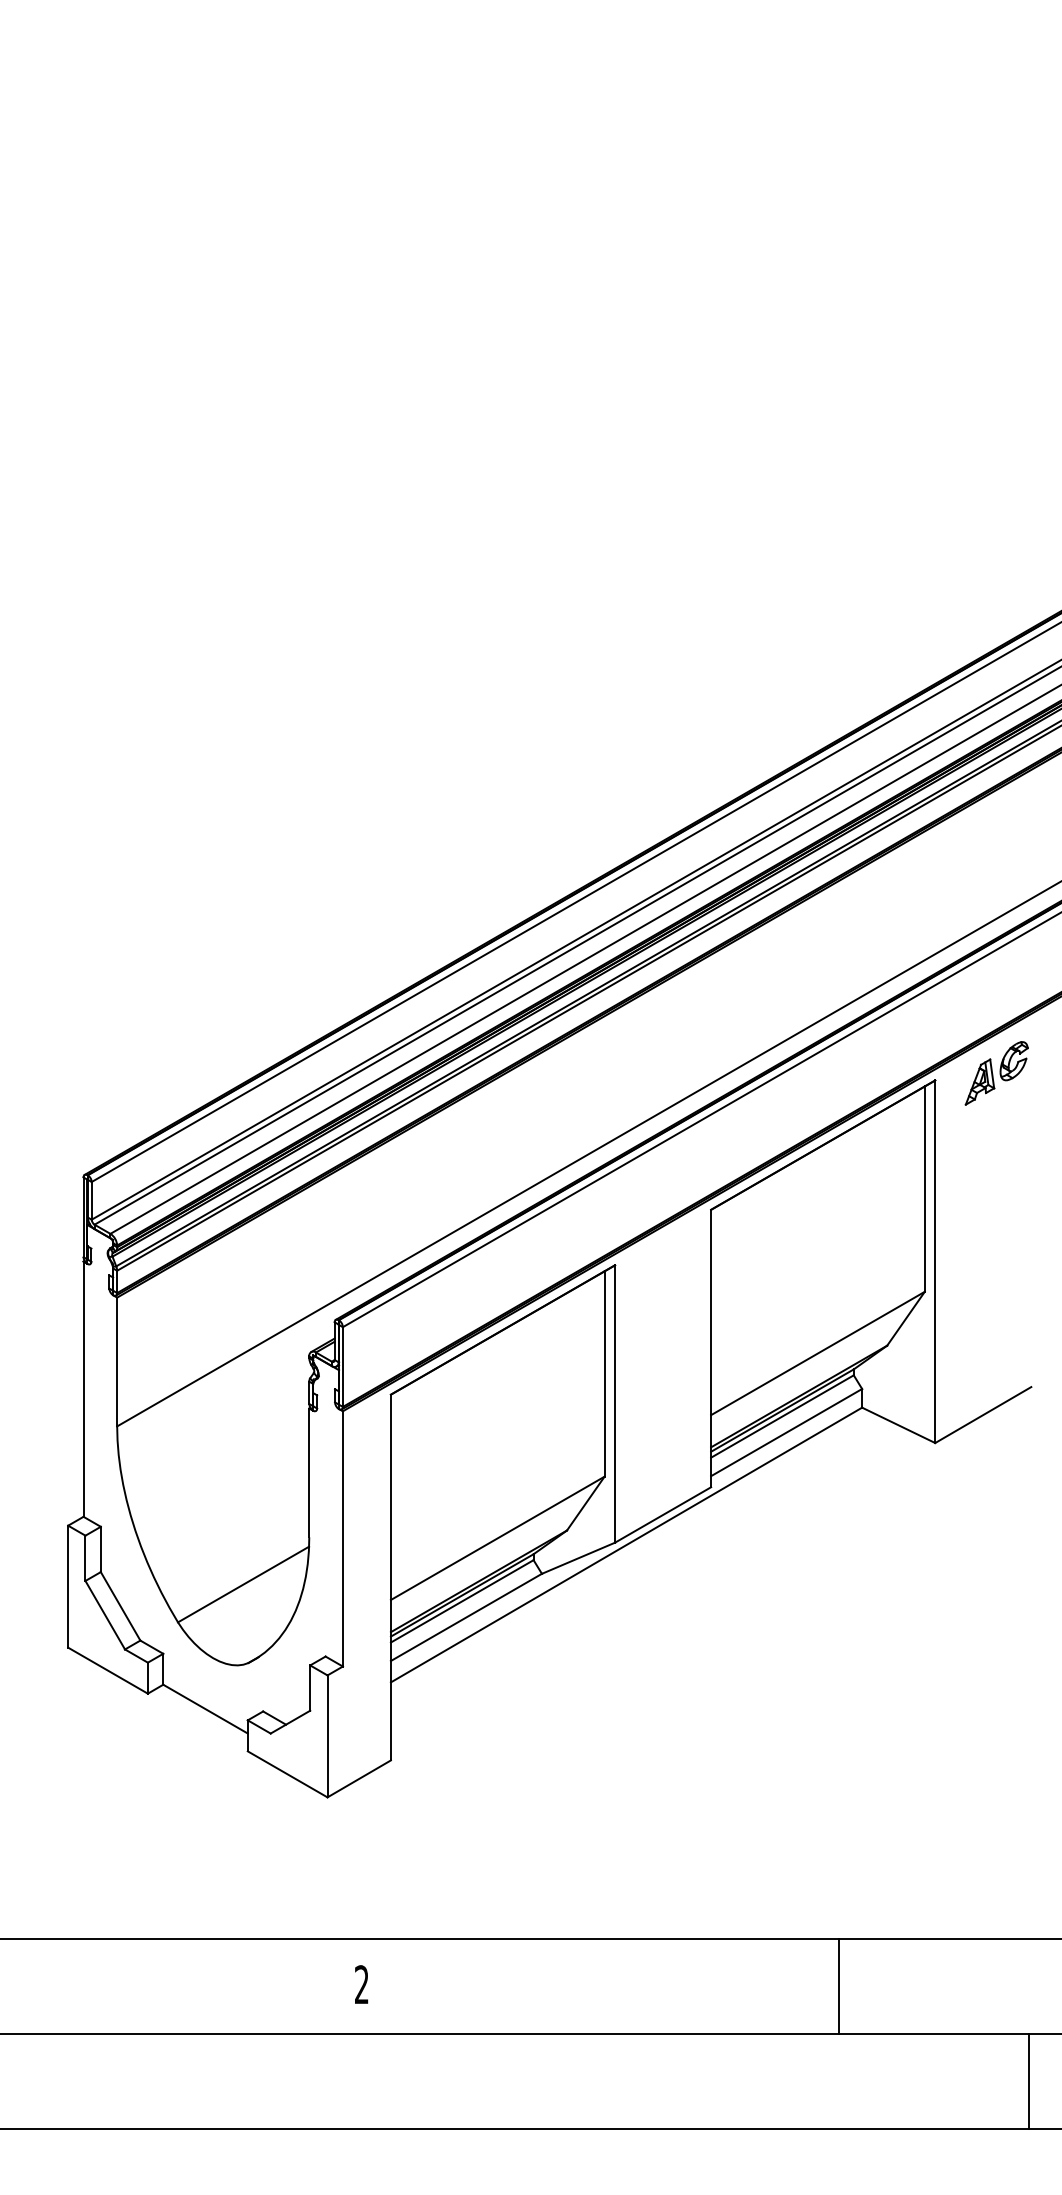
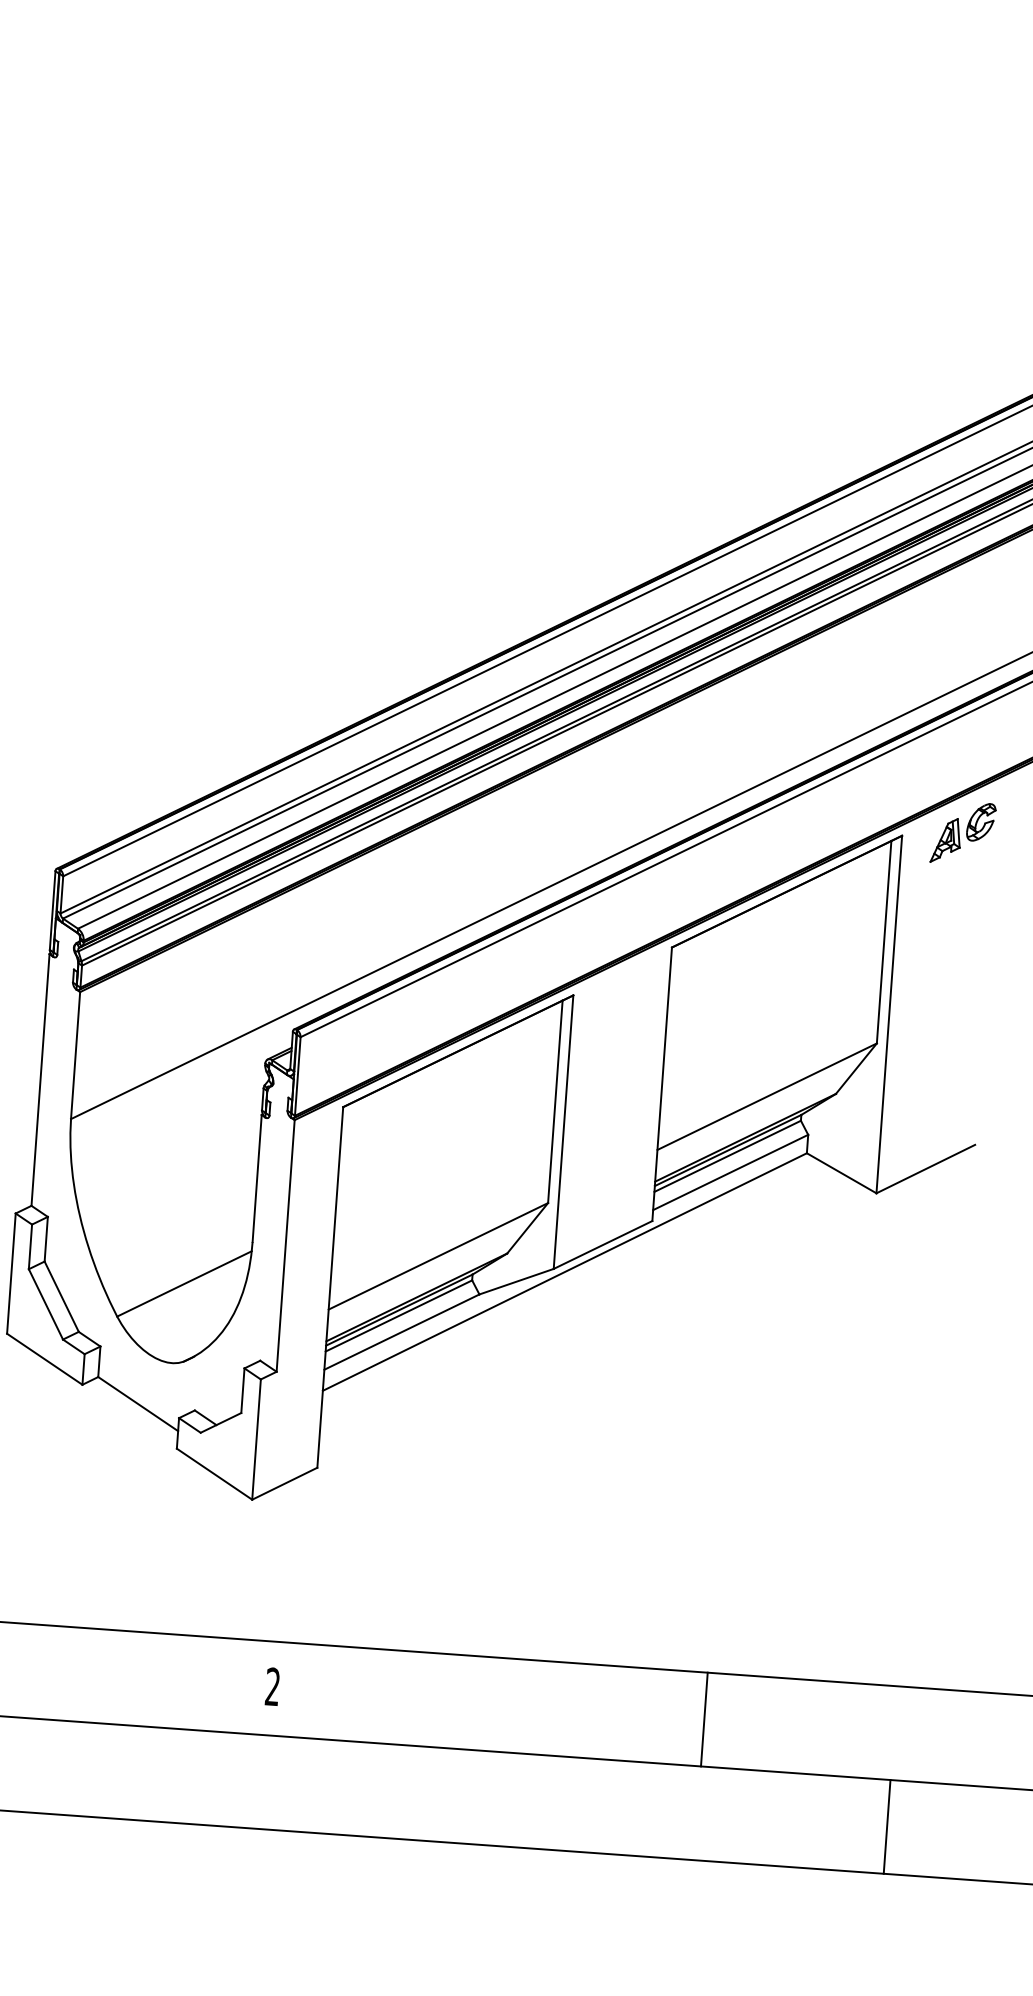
line: (838, 1986) -> (704, 1719), moved
line: (1028, 2081) -> (886, 1826), moved

